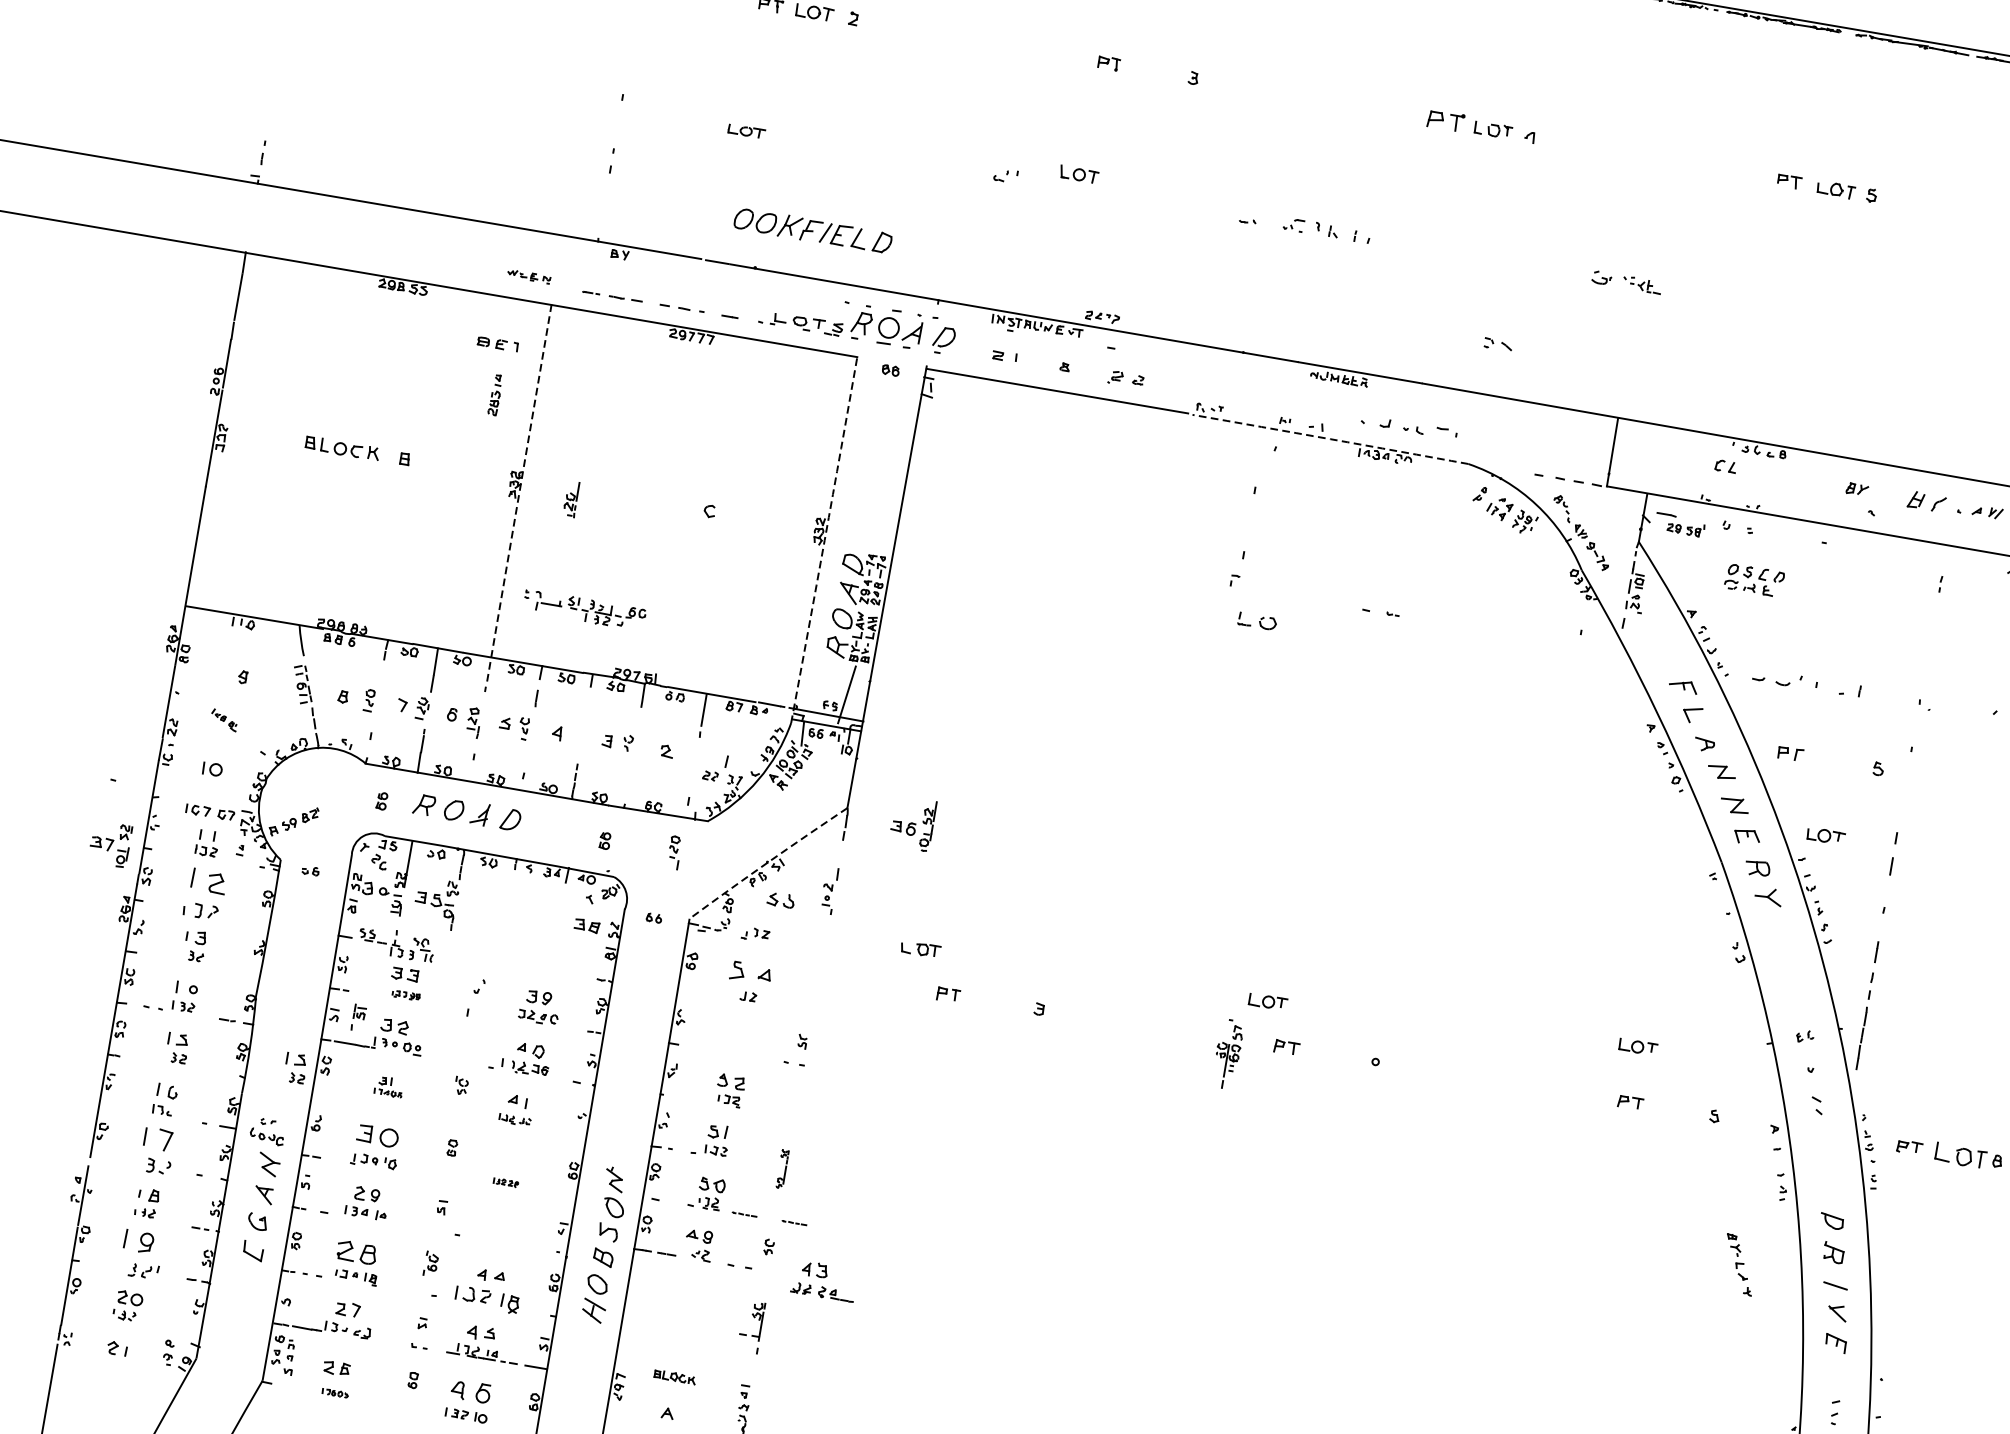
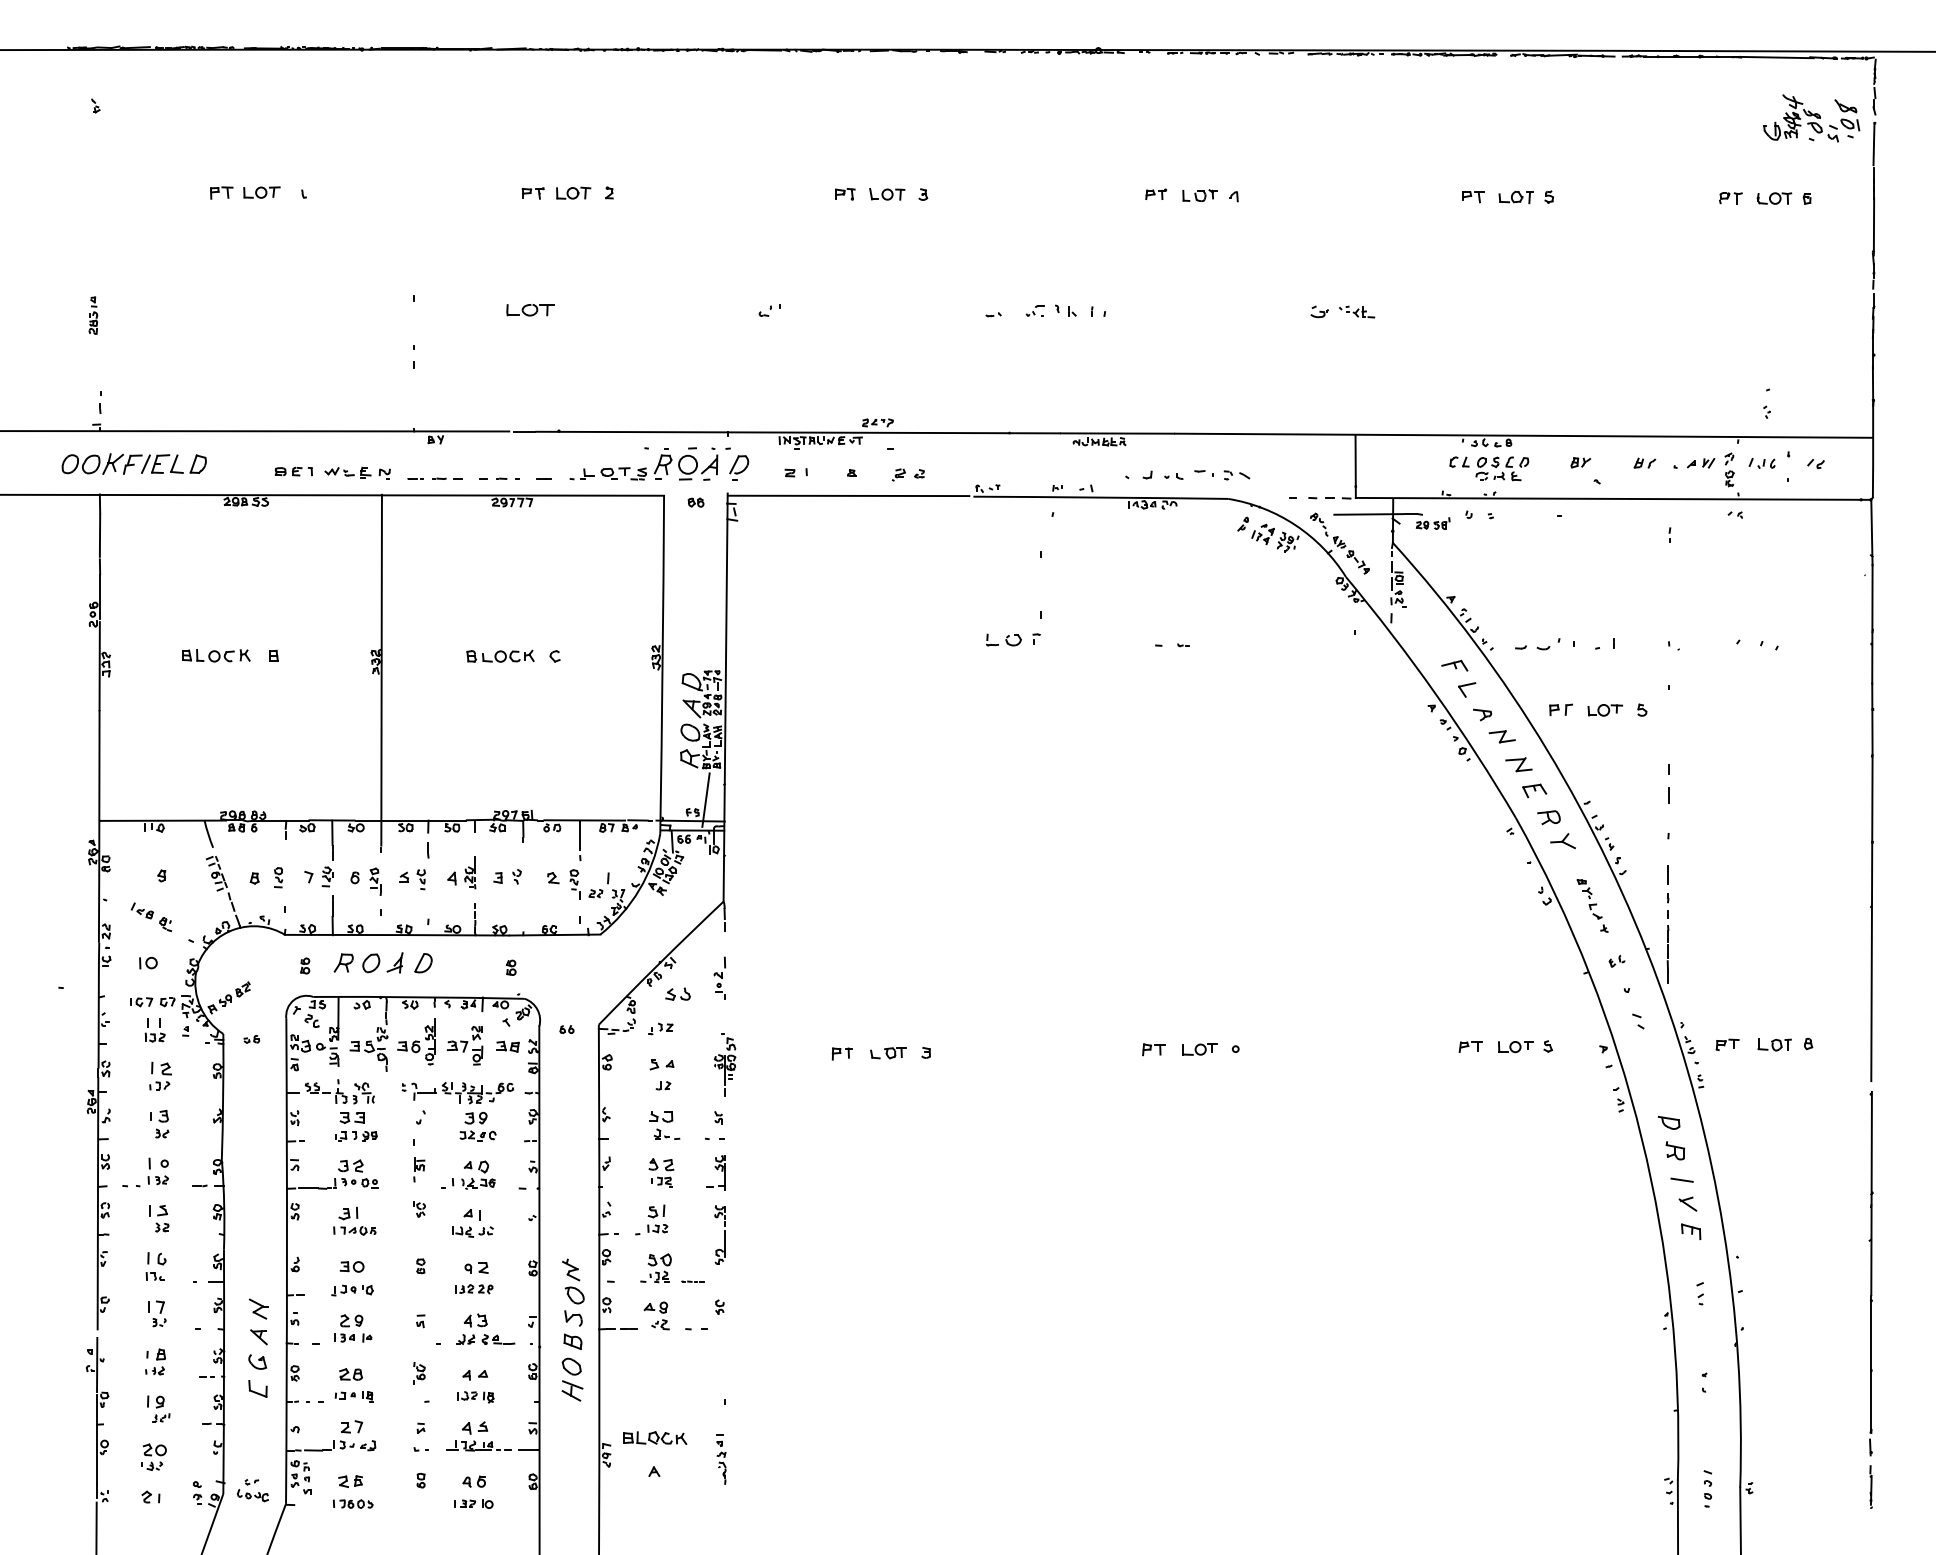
part: (1446, 119) -> (1156, 193), size x0.62
part: (746, 131) -> (530, 310), size x1.43
part: (1079, 174) -> (887, 194), moved
part: (812, 229) -> (133, 463), moved
part: (529, 276) -> (357, 473), size x1.67
part: (497, 343) -> (293, 471), moved
part: (1497, 344) -> (1236, 475), moved
part: (495, 394) -> (93, 315), moved
arc: (1330, 439) -> (1100, 497), dashed -> solid
line: (518, 494) -> (381, 670), dashed -> solid
part: (571, 499) -> (470, 872), moved
part: (650, 500) -> (500, 655), added
part: (1926, 500) -> (1644, 462), size x0.62
line: (1617, 506) -> (1368, 514), added
arc: (824, 539) -> (662, 664), dashed -> solid
part: (1754, 580) -> (1502, 468), moved
part: (584, 610) -> (457, 1093), moved
part: (1257, 620) -> (1003, 639), moved
part: (224, 720) -> (151, 917), size x1.67
part: (912, 823) -> (416, 1041), moved
part: (1825, 836) -> (1604, 710), moved
part: (109, 843) -> (464, 1045), moved
part: (673, 852) -> (574, 884), moved
arc: (767, 862) -> (660, 962), dashed -> solid
part: (205, 893) -> (160, 1075), size x0.62
part: (920, 949) -> (888, 1053), moved
part: (750, 973) -> (661, 1064), size x0.62
part: (406, 995) -> (356, 1136), size x1.67
part: (1267, 1001) -> (1199, 1049), moved
part: (359, 1017) -> (419, 1169), moved
part: (742, 1039) -> (664, 1125), added
part: (1637, 1047) -> (1515, 1047), moved
part: (1228, 1054) -> (725, 1064), moved
part: (295, 1068) -> (268, 1218), removed
part: (388, 1086) -> (354, 1220), size x1.67
part: (514, 1119) -> (472, 1231), size x1.43
part: (267, 1131) -> (252, 1490), moved
part: (377, 1135) -> (351, 1266), size x0.62
part: (158, 1150) -> (157, 1313), size x0.62
part: (1960, 1155) -> (1774, 1044), size x0.71
part: (512, 1159) -> (476, 1267), added
part: (781, 1168) -> (719, 1234), size x1.67
part: (506, 1182) -> (474, 1289), size x1.67
line: (793, 1222) -> (738, 1281), removed
part: (356, 1252) -> (350, 1374), size x0.62
part: (141, 1254) -> (158, 1408), size x0.62
part: (1739, 1264) -> (1592, 905), moved
part: (824, 1280) -> (485, 1328), moved
part: (487, 1300) -> (475, 1397), size x0.62
part: (751, 1320) -> (715, 1172), moved
part: (675, 1376) -> (655, 1437), size x1.67
part: (469, 1390) -> (473, 1481), size x0.62
part: (334, 1392) -> (352, 1503), size x1.67

